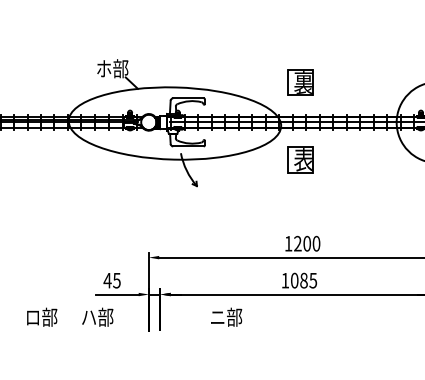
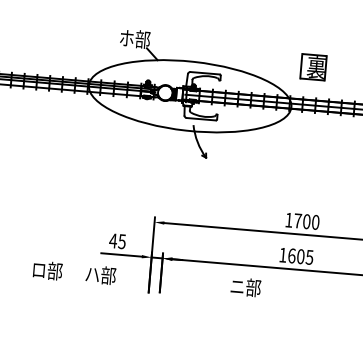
part: (300, 159) -> (307, 140), removed
text: (297, 243) -> (297, 220), 1200 -> 1700
text: (299, 280) -> (296, 256), 1085 -> 1605
text: (226, 316) -> (245, 286), moved

